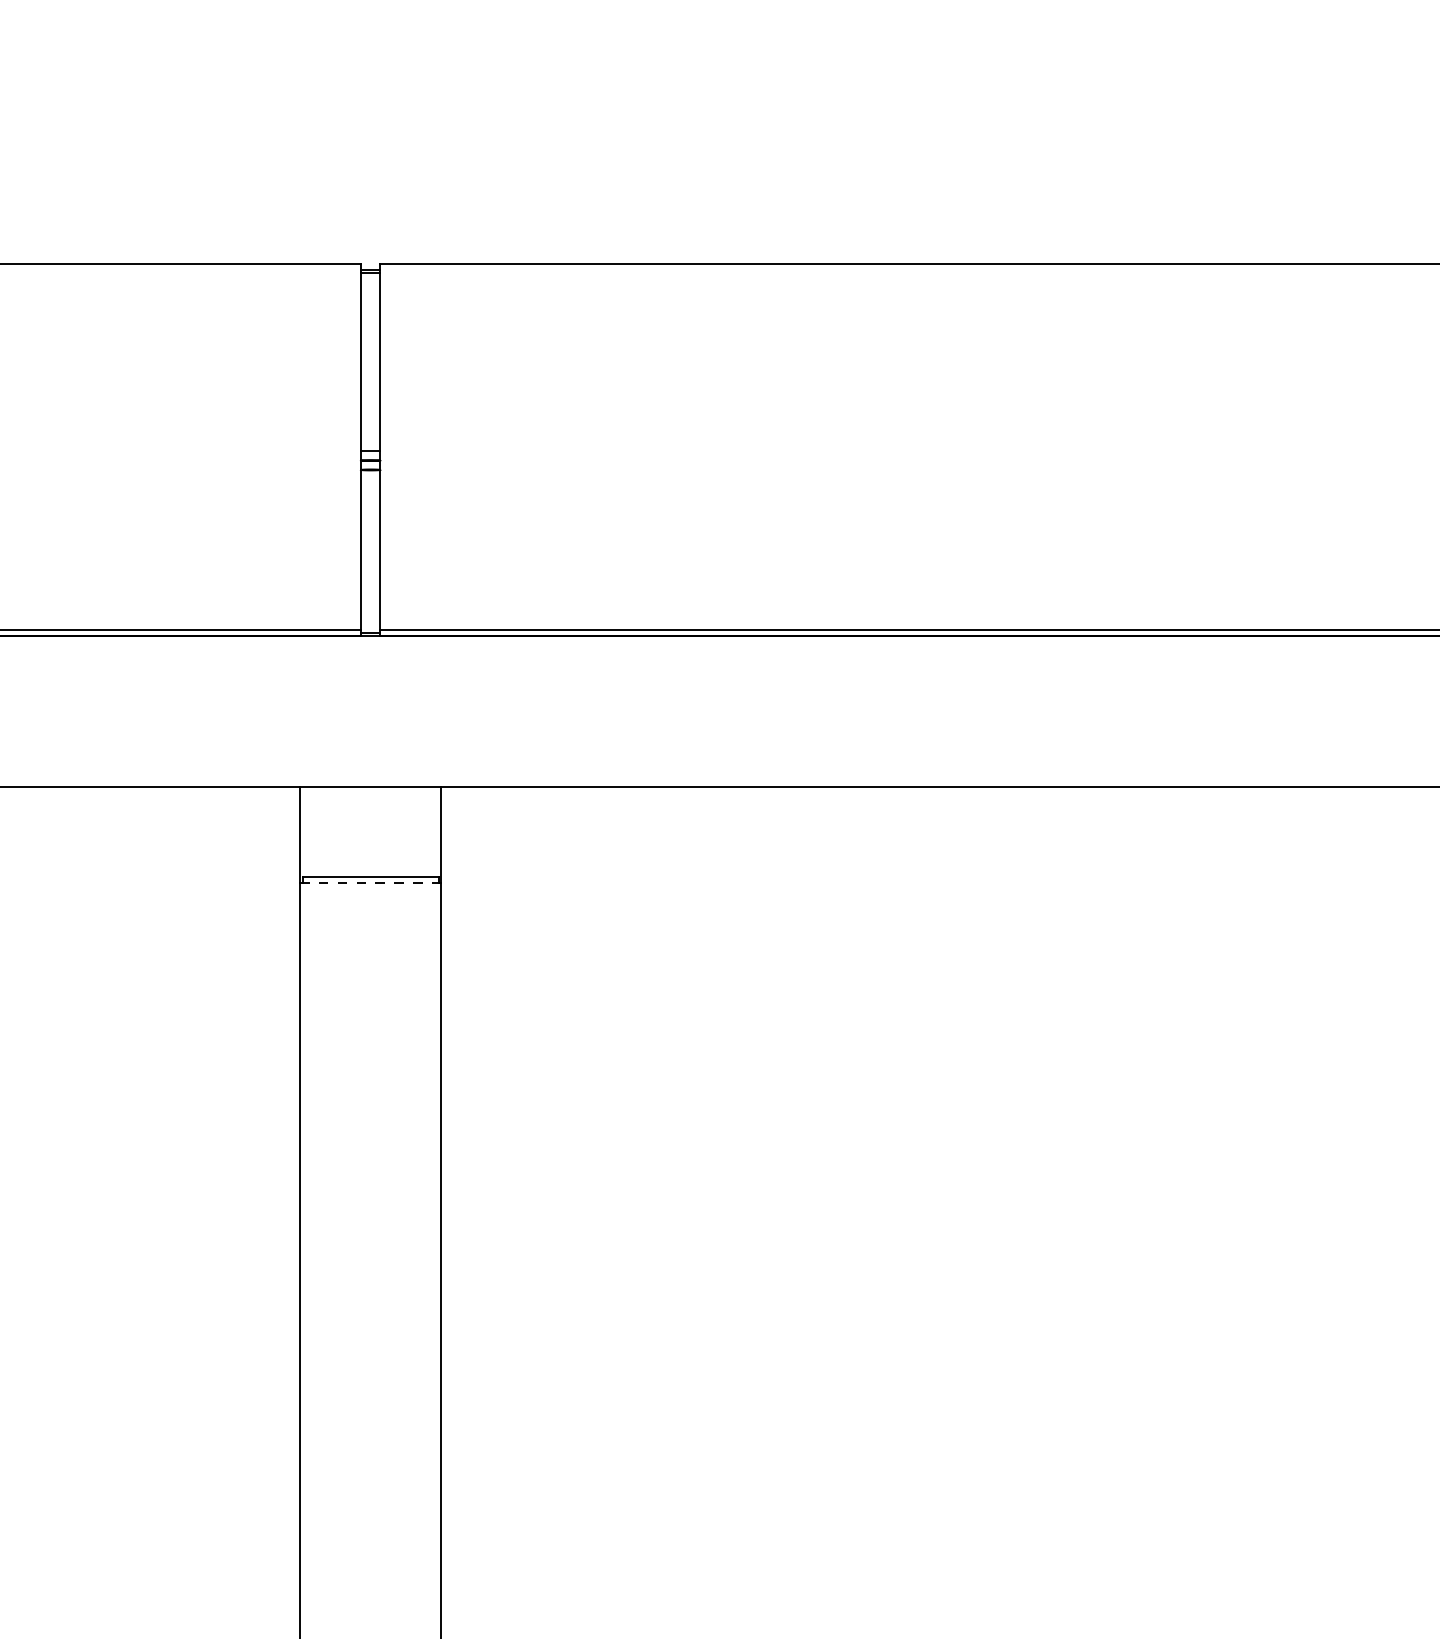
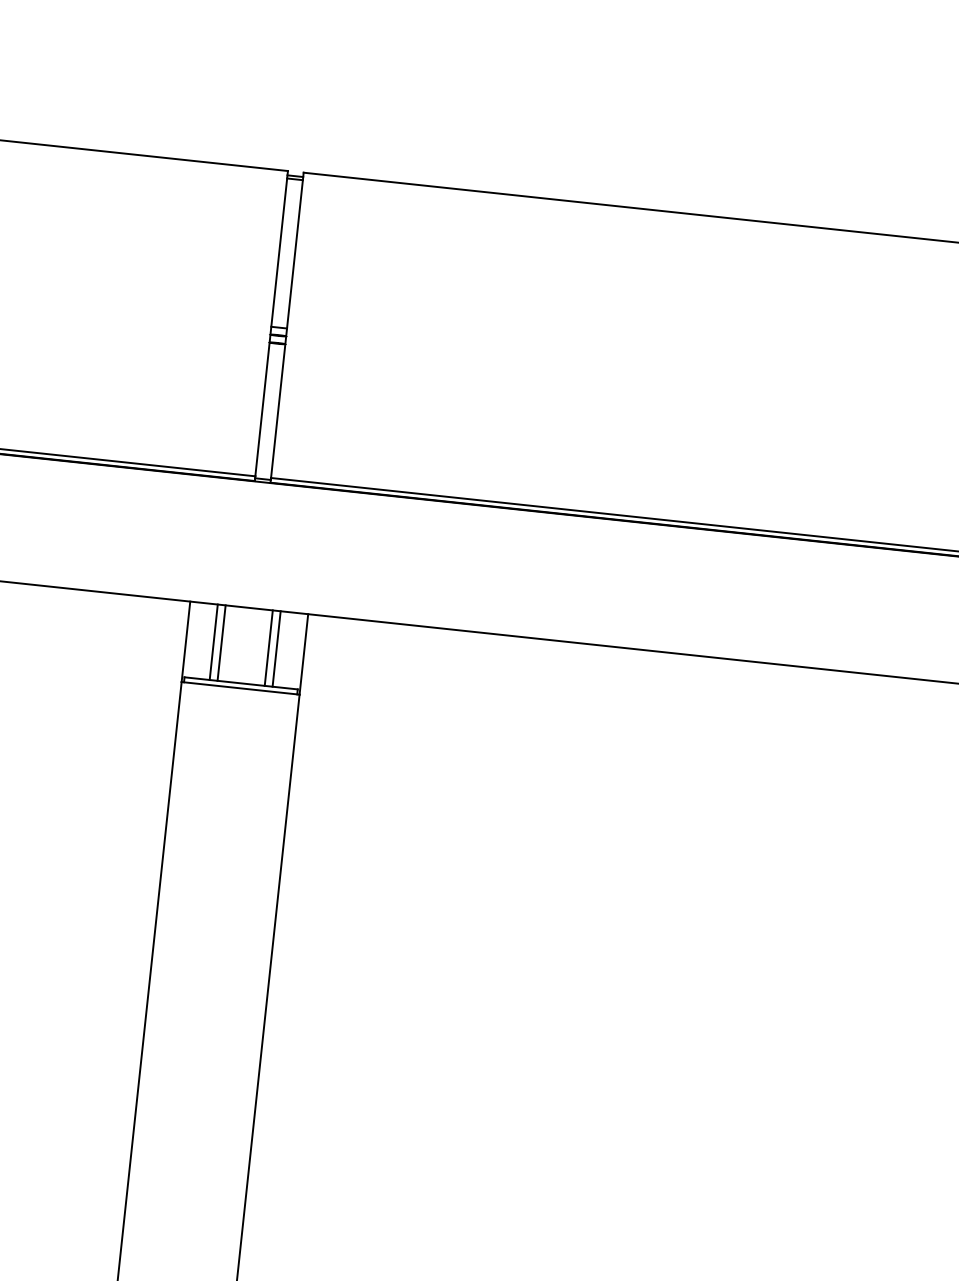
line: (333, 831) -> (214, 641), added
line: (342, 831) -> (221, 642), added
line: (399, 831) -> (269, 647), added
line: (408, 831) -> (276, 648), added
line: (370, 883) -> (240, 688), dashed -> solid

